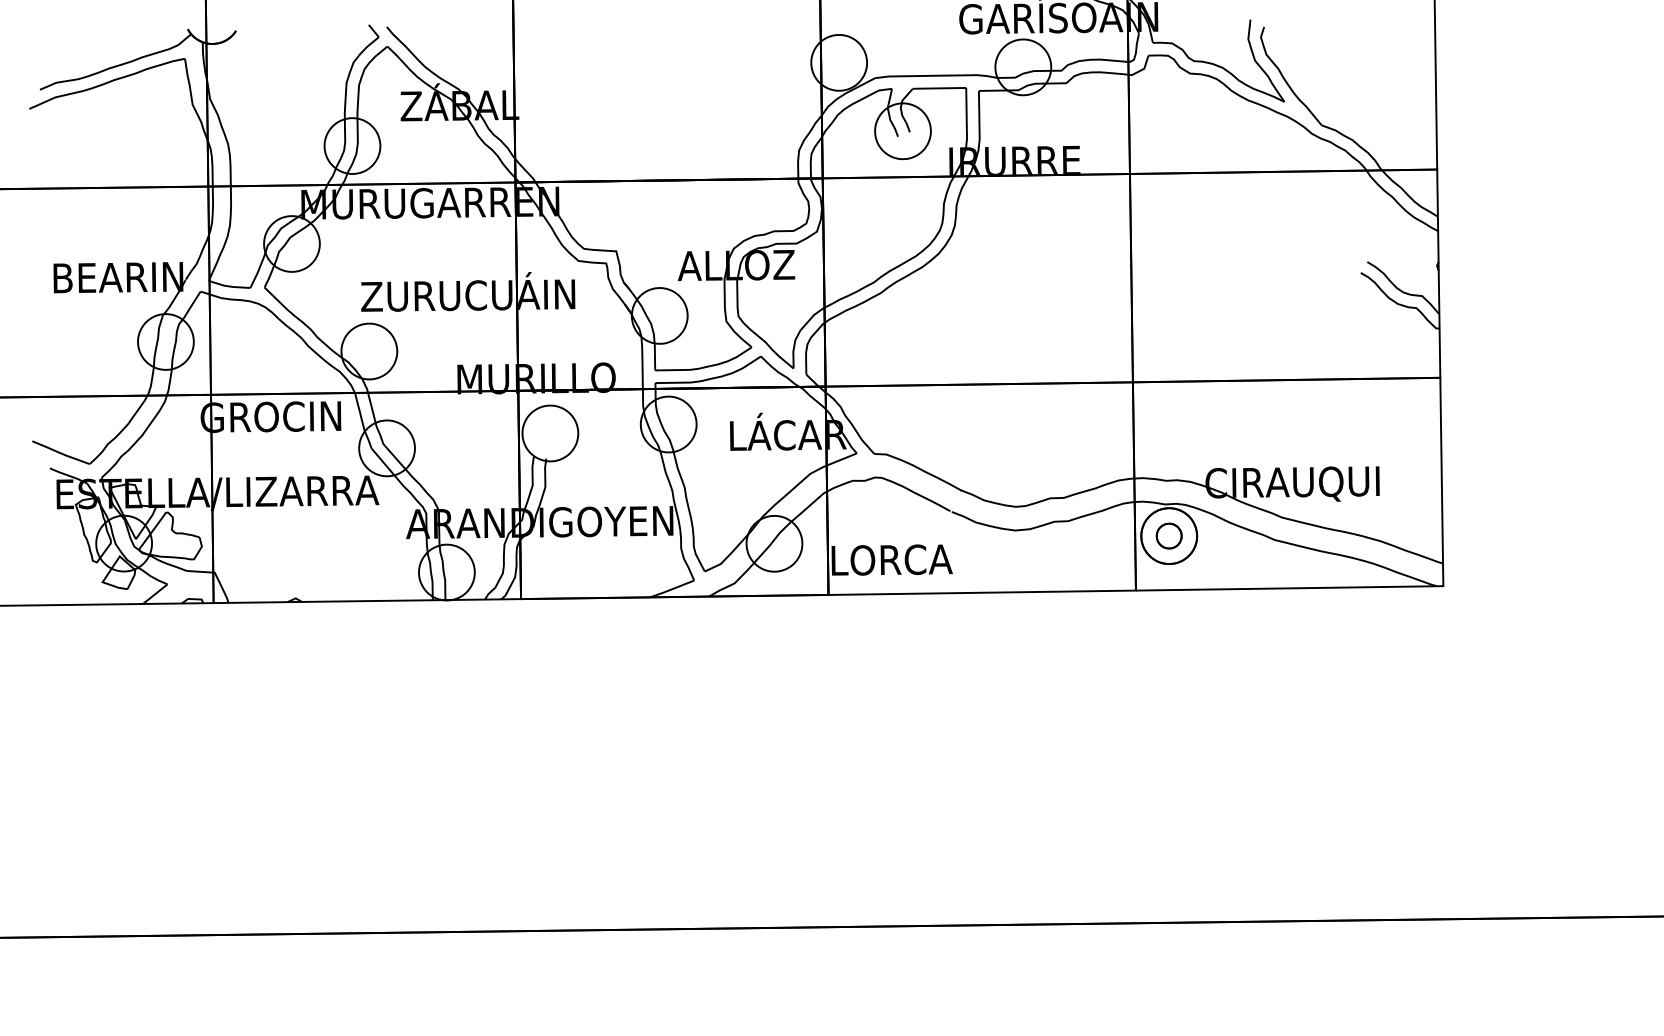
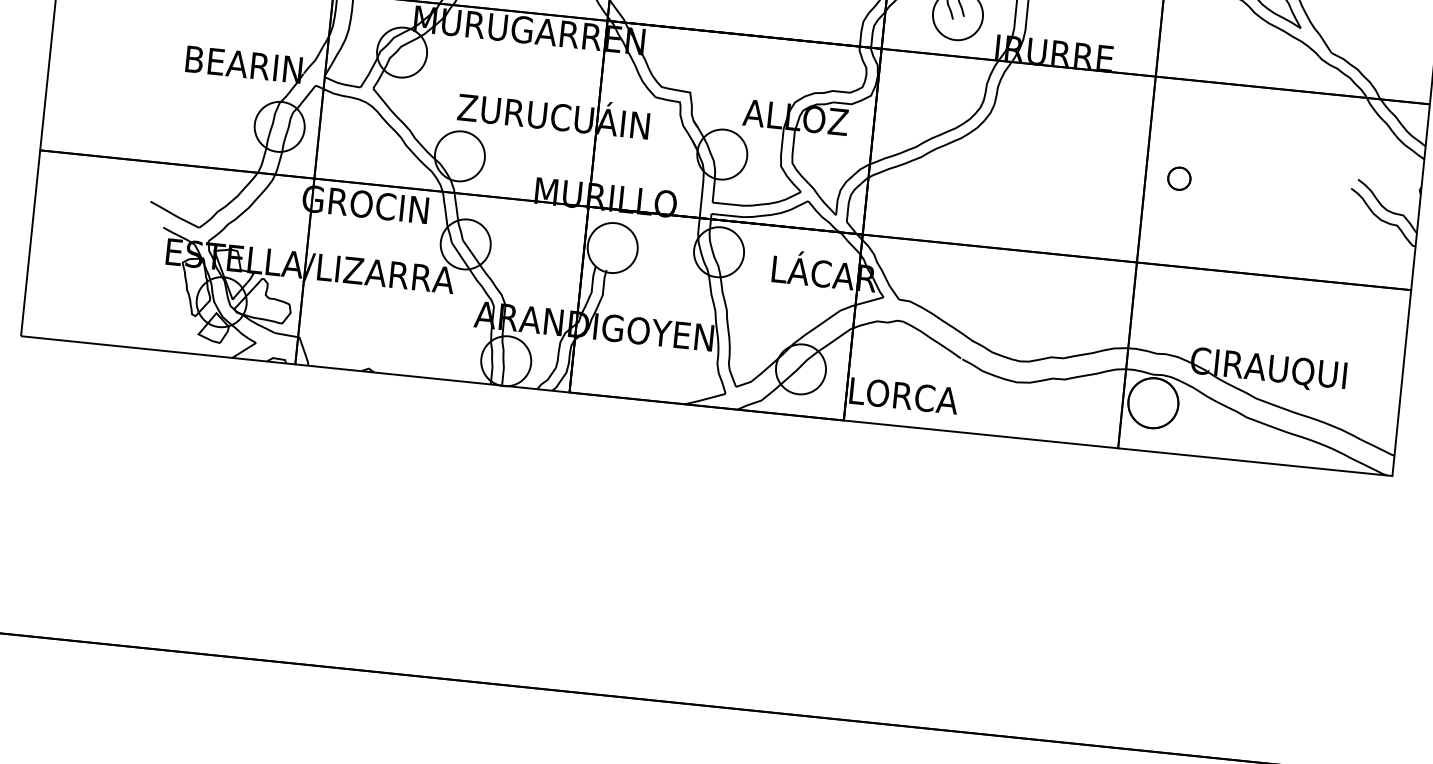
part: (1168, 535) -> (1178, 178), moved

